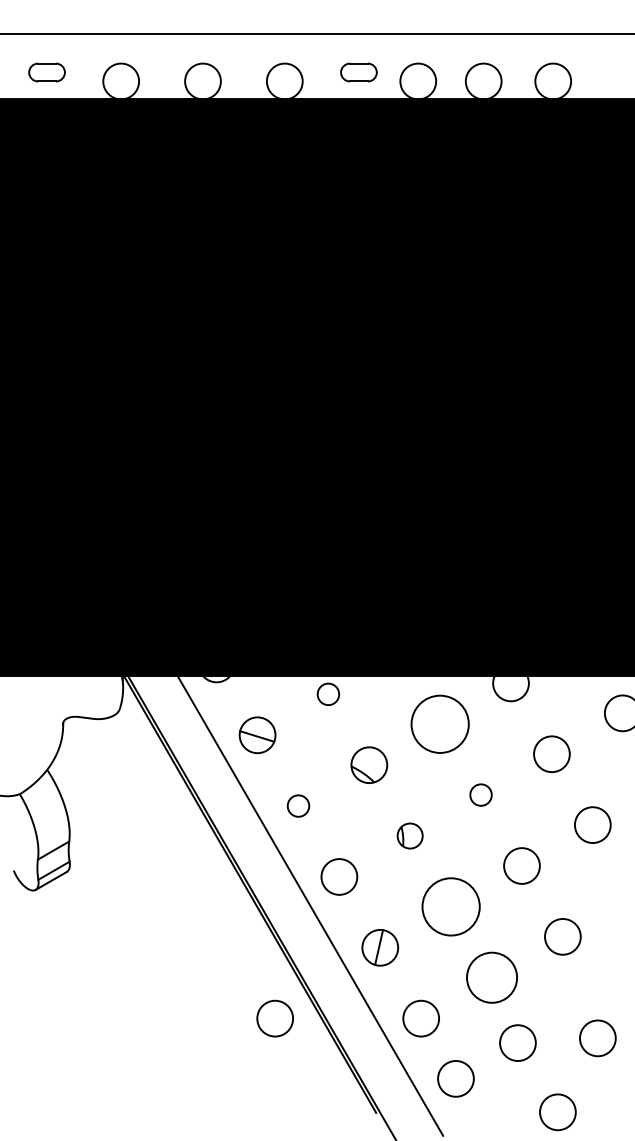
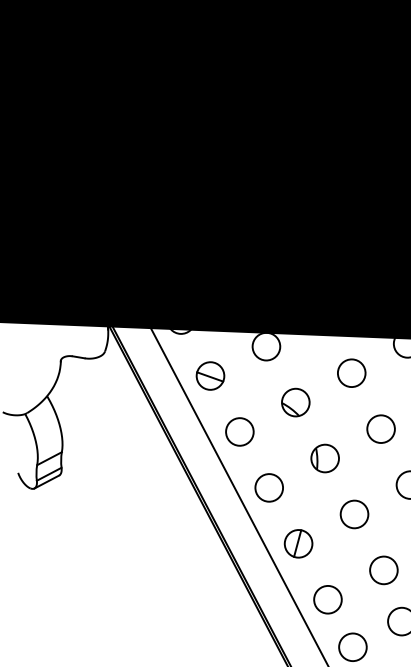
circle: (328, 694) -> (266, 346), size x1.67
circle: (440, 724) -> (351, 373), size x0.62
circle: (480, 794) -> (380, 428), size x1.67
circle: (298, 805) -> (239, 431), size x1.67
part: (409, 835) -> (324, 458), size x1.43
circle: (451, 906) -> (354, 514), size x0.62
circle: (491, 977) -> (383, 570), size x0.71
circle: (274, 1018) -> (214, 595), removed

